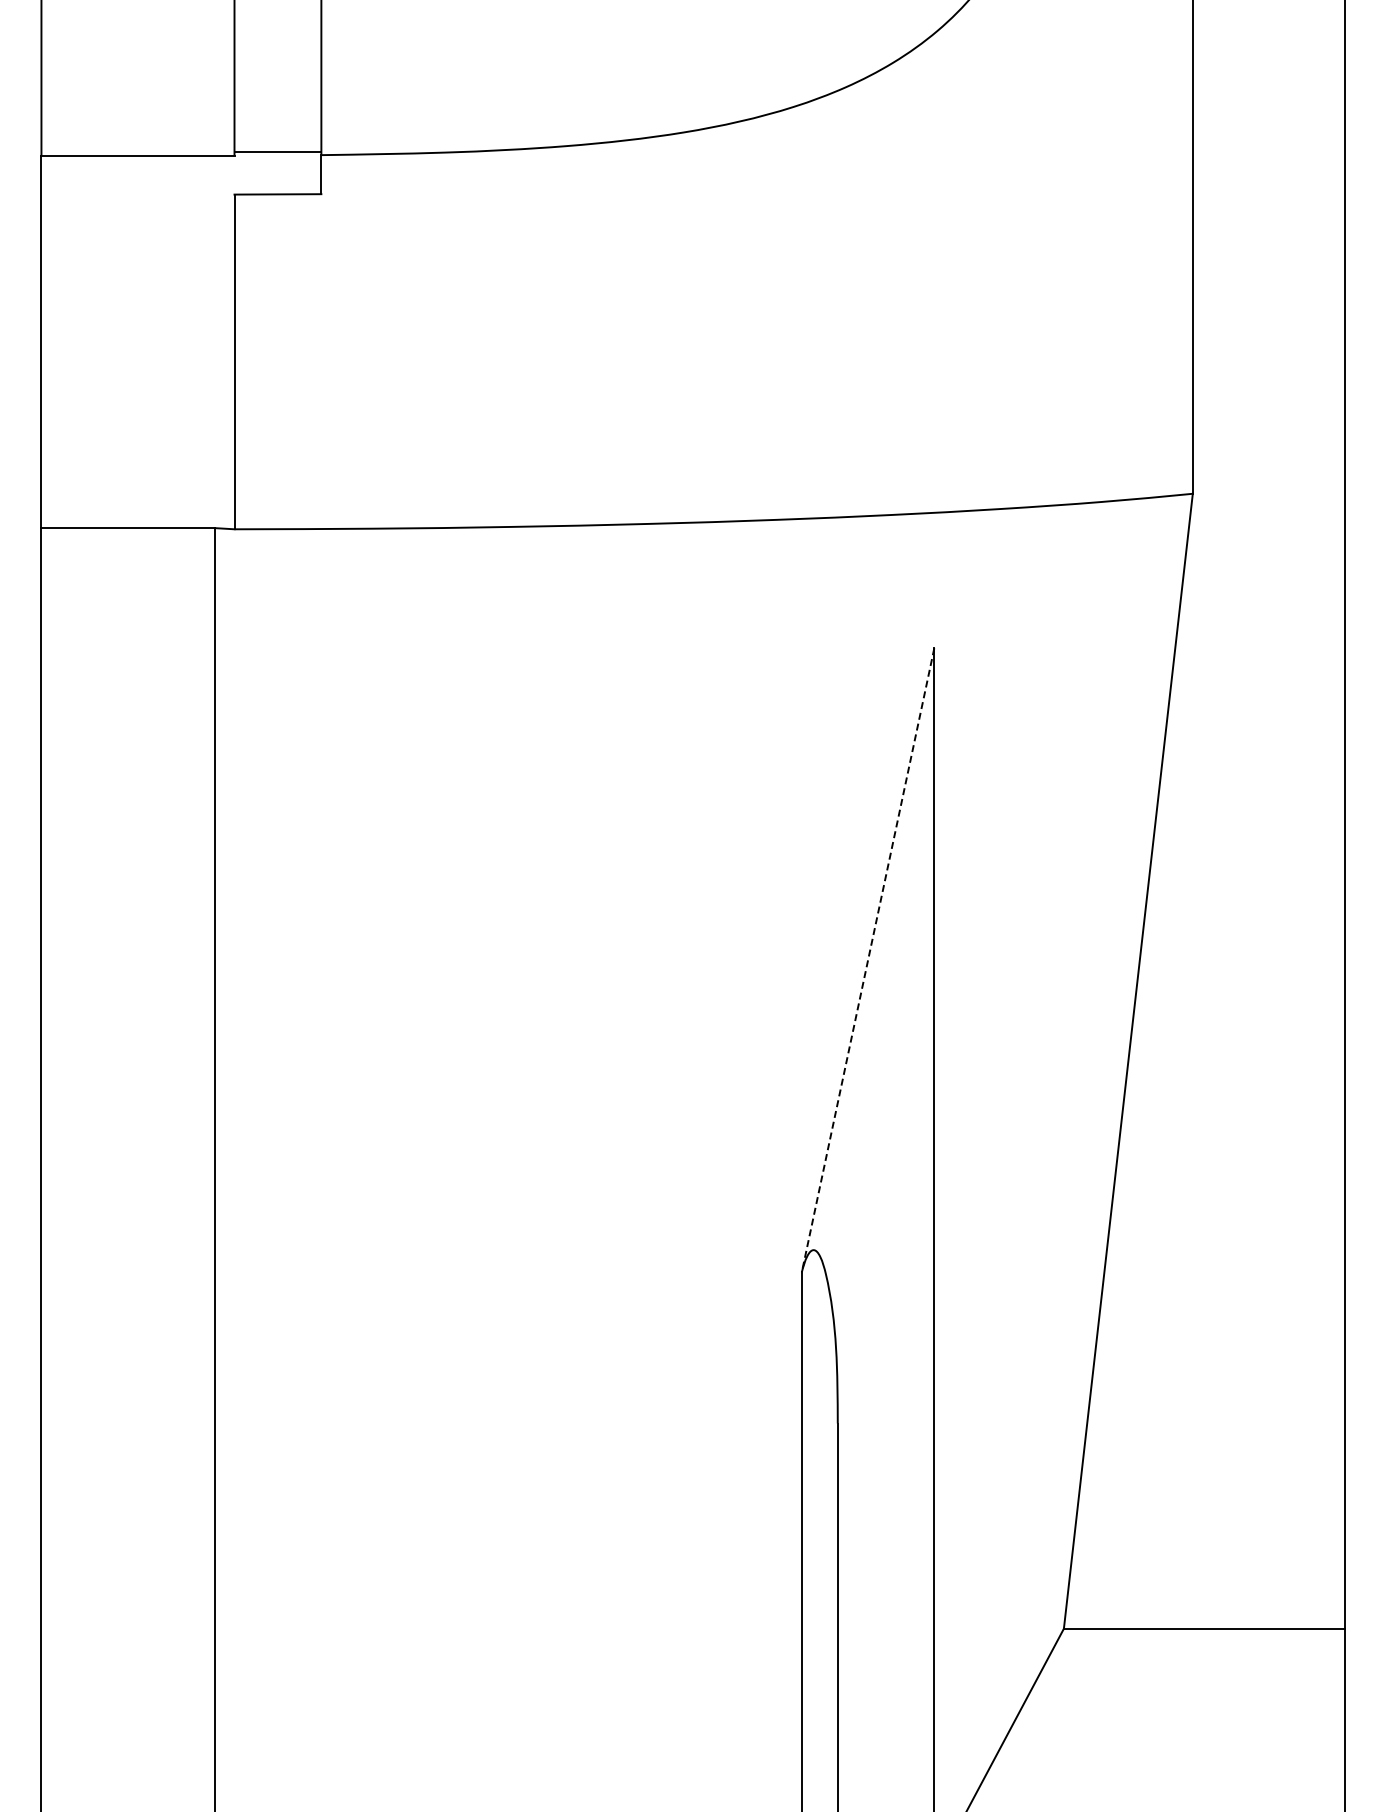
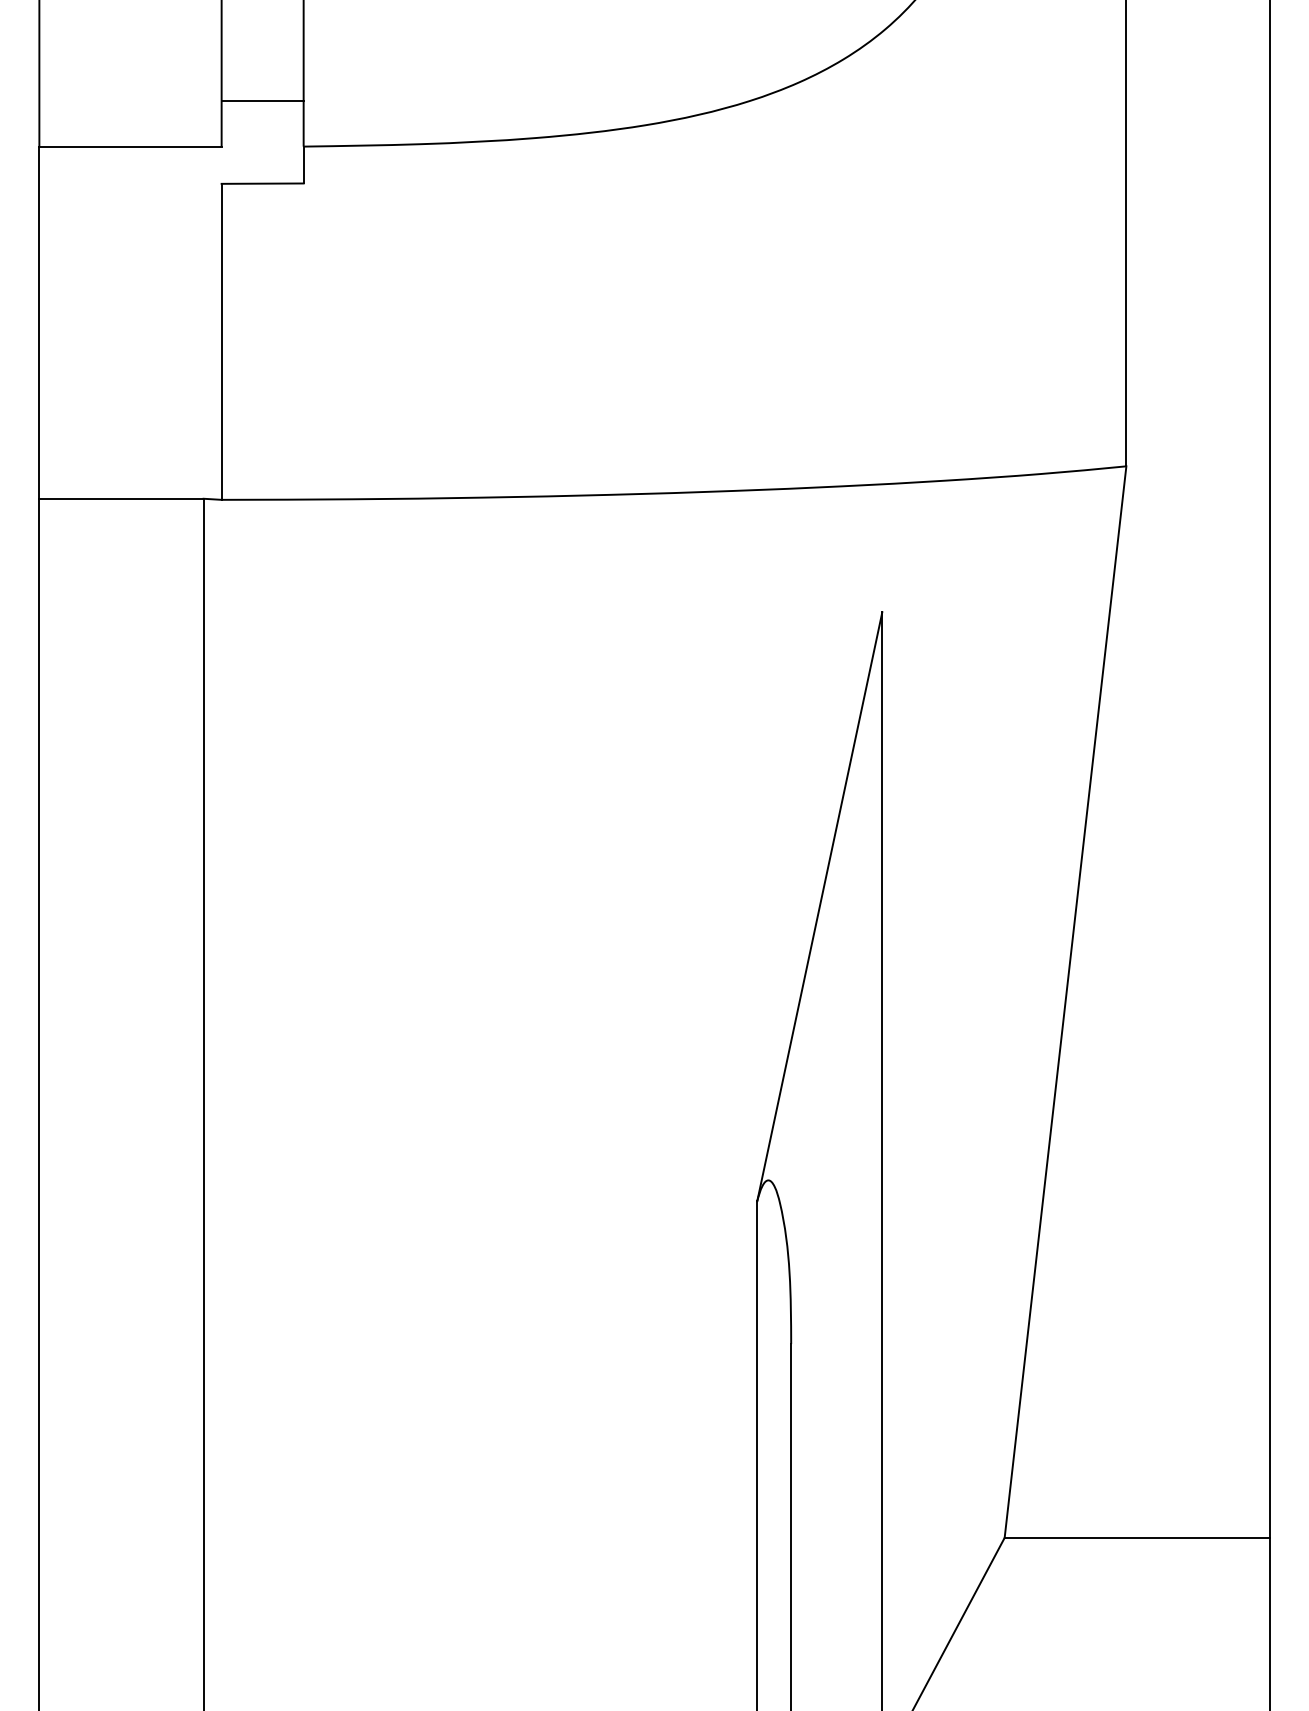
line: (277, 152) -> (262, 101), moved
line: (868, 960) -> (820, 906), dashed -> solid

